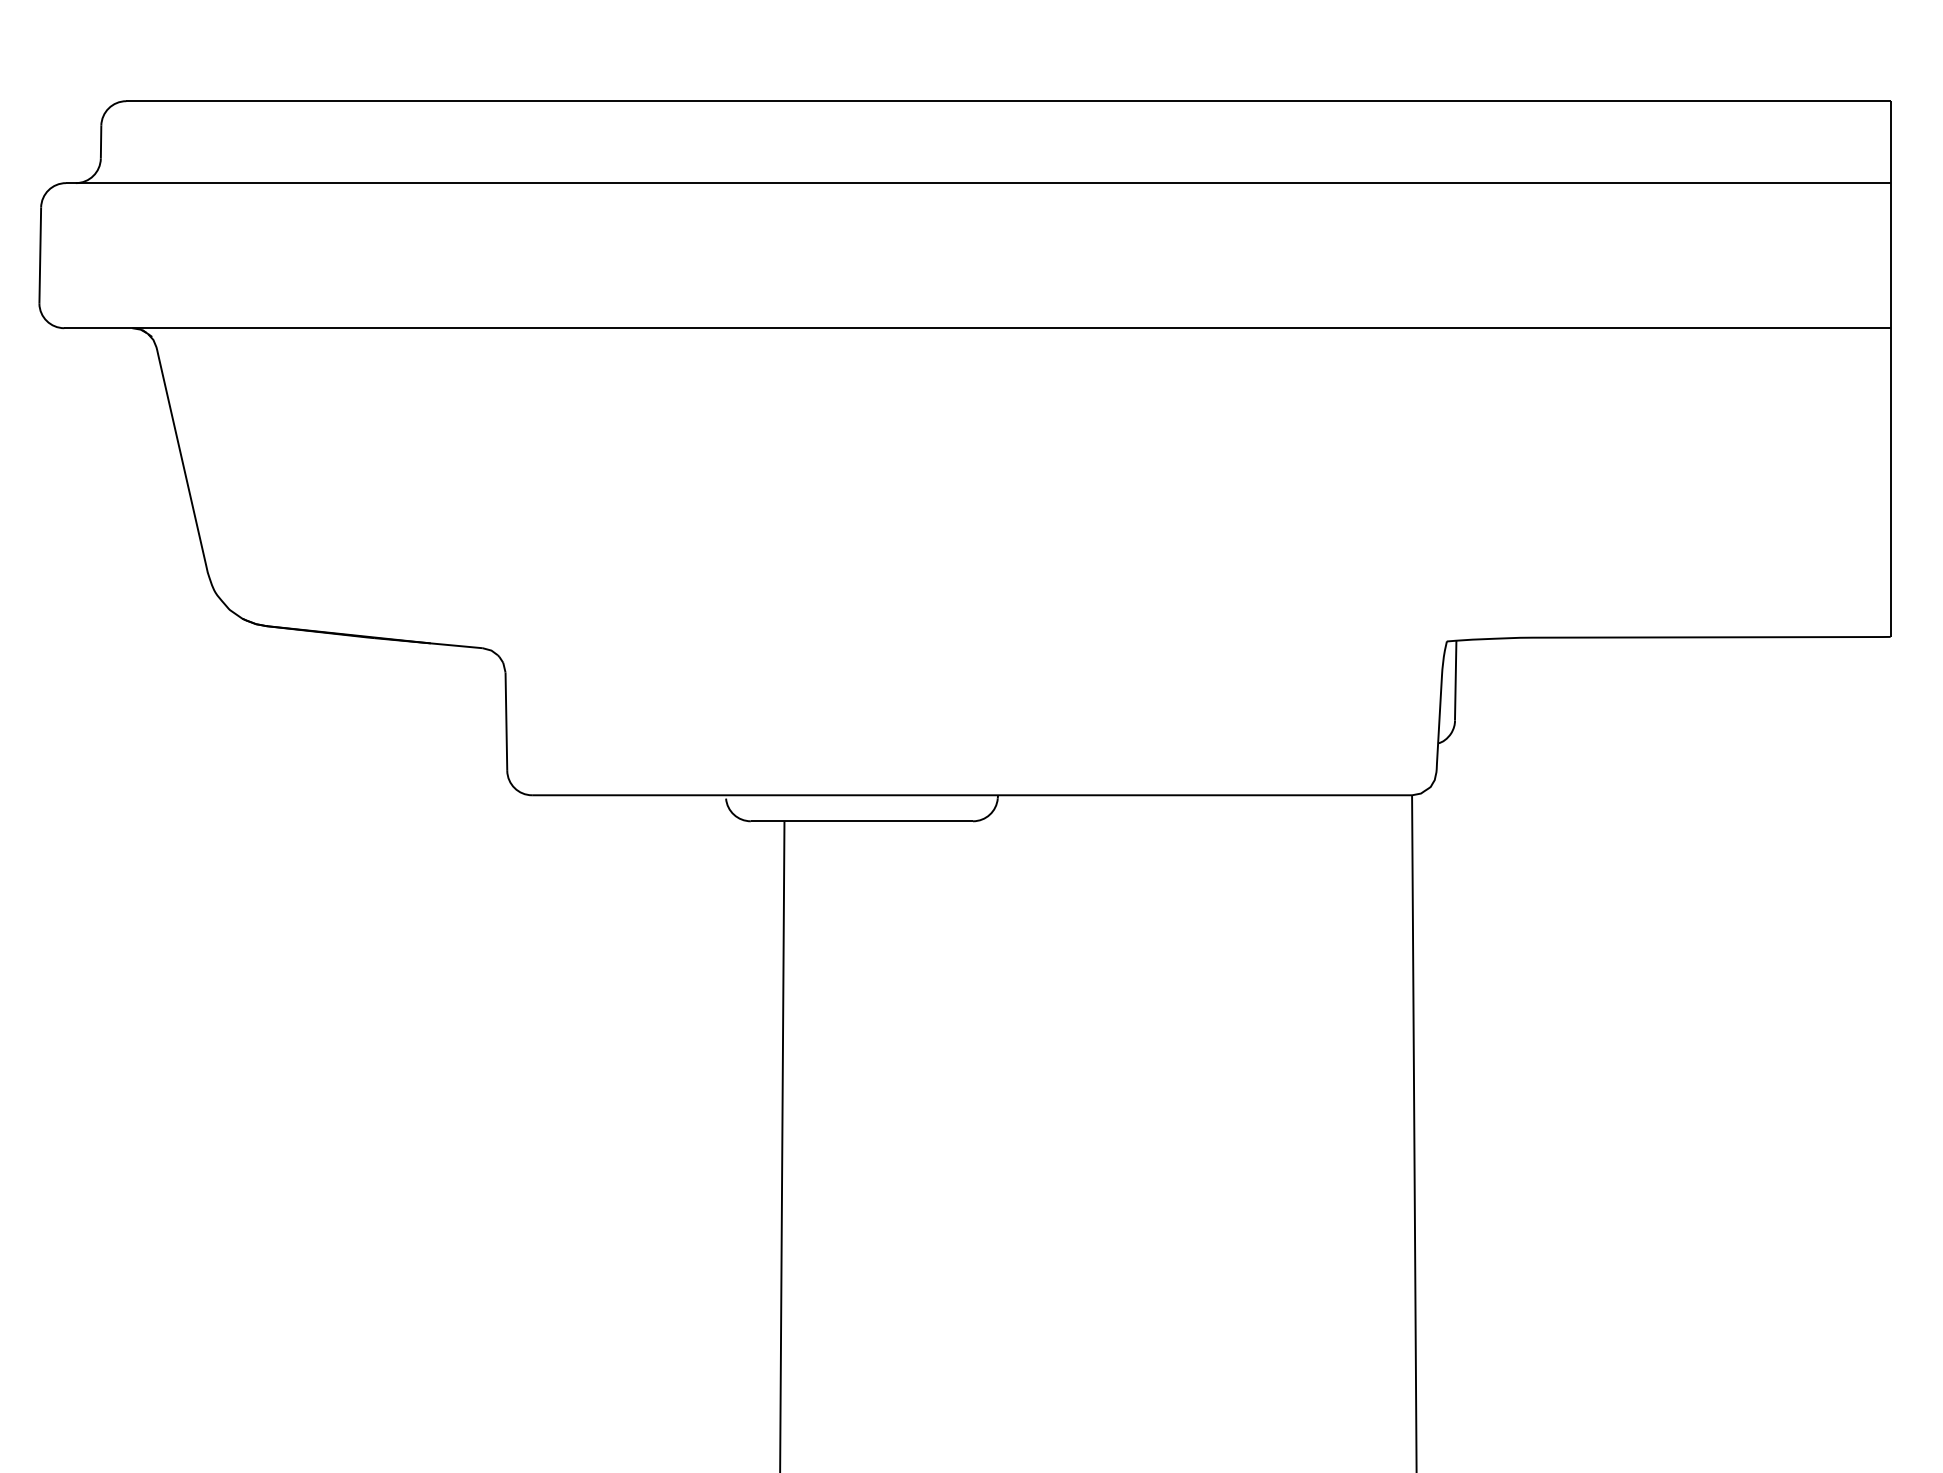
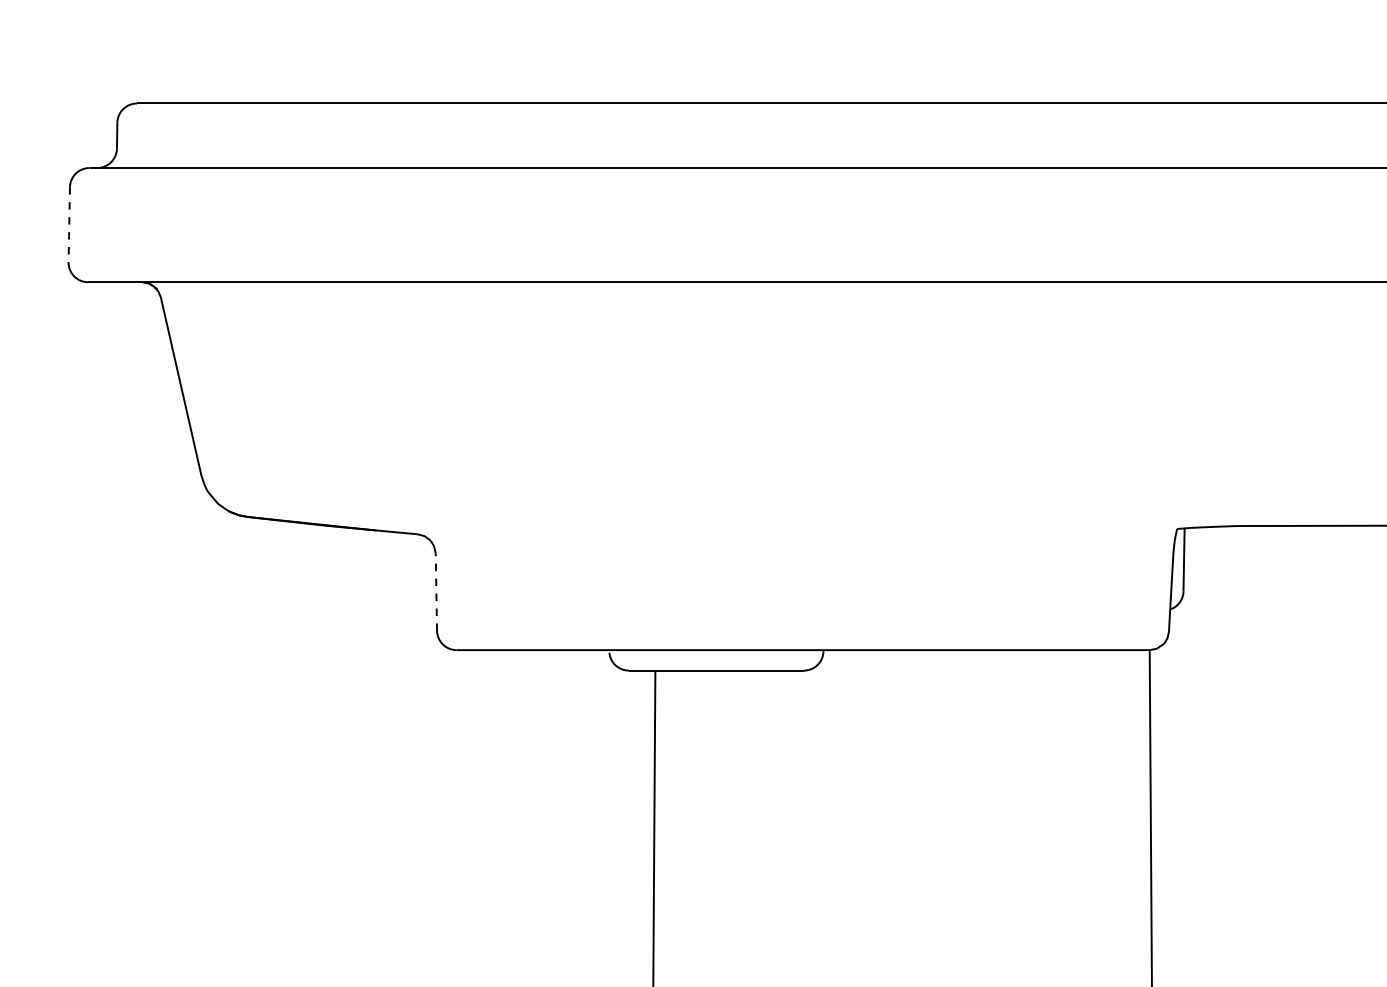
line: (40, 256) -> (69, 225), solid -> dashed
line: (506, 721) -> (436, 592), solid -> dashed

